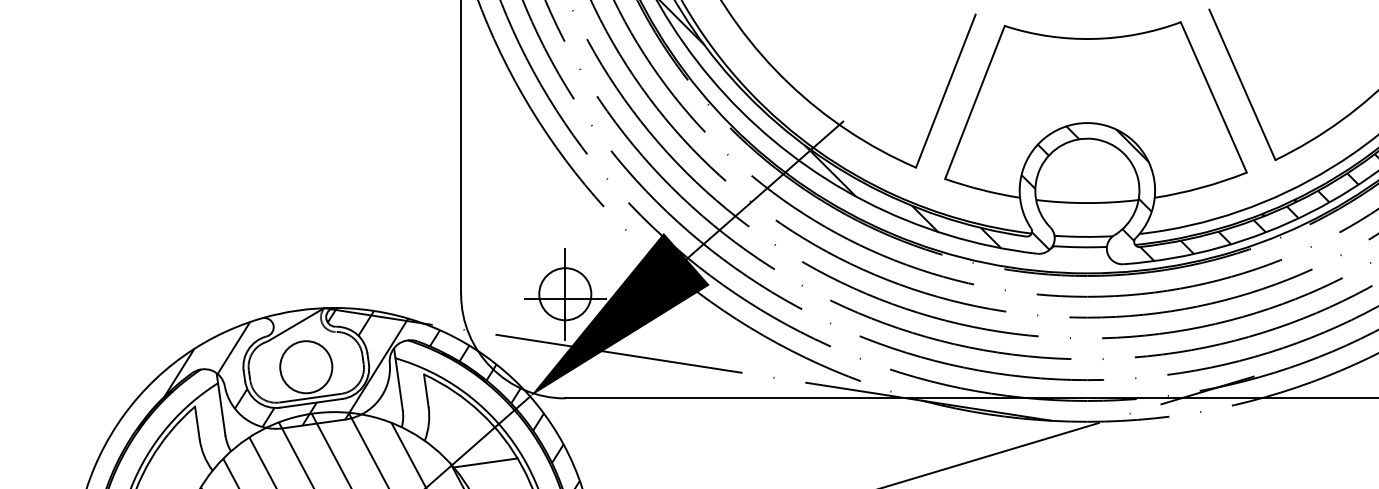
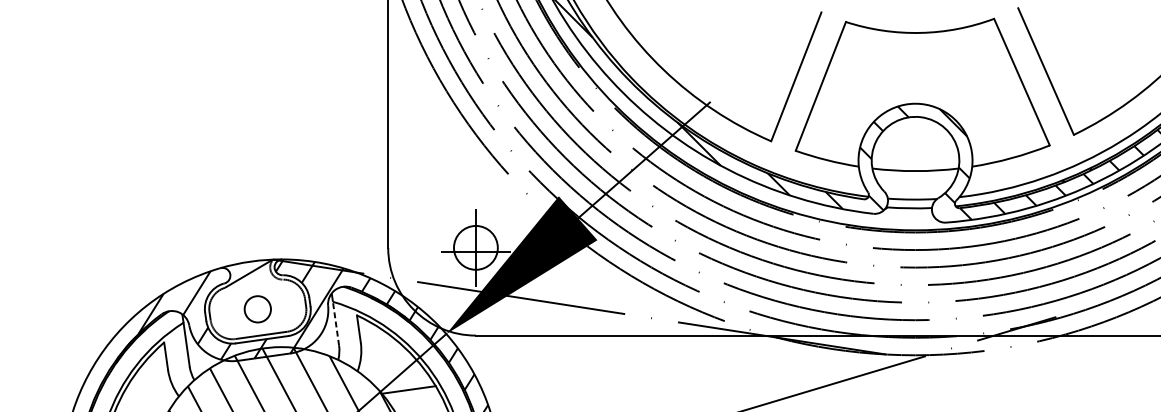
circle: (306, 367) -> (258, 309), size x0.6
line: (399, 383) -> (336, 323), solid -> dashed

